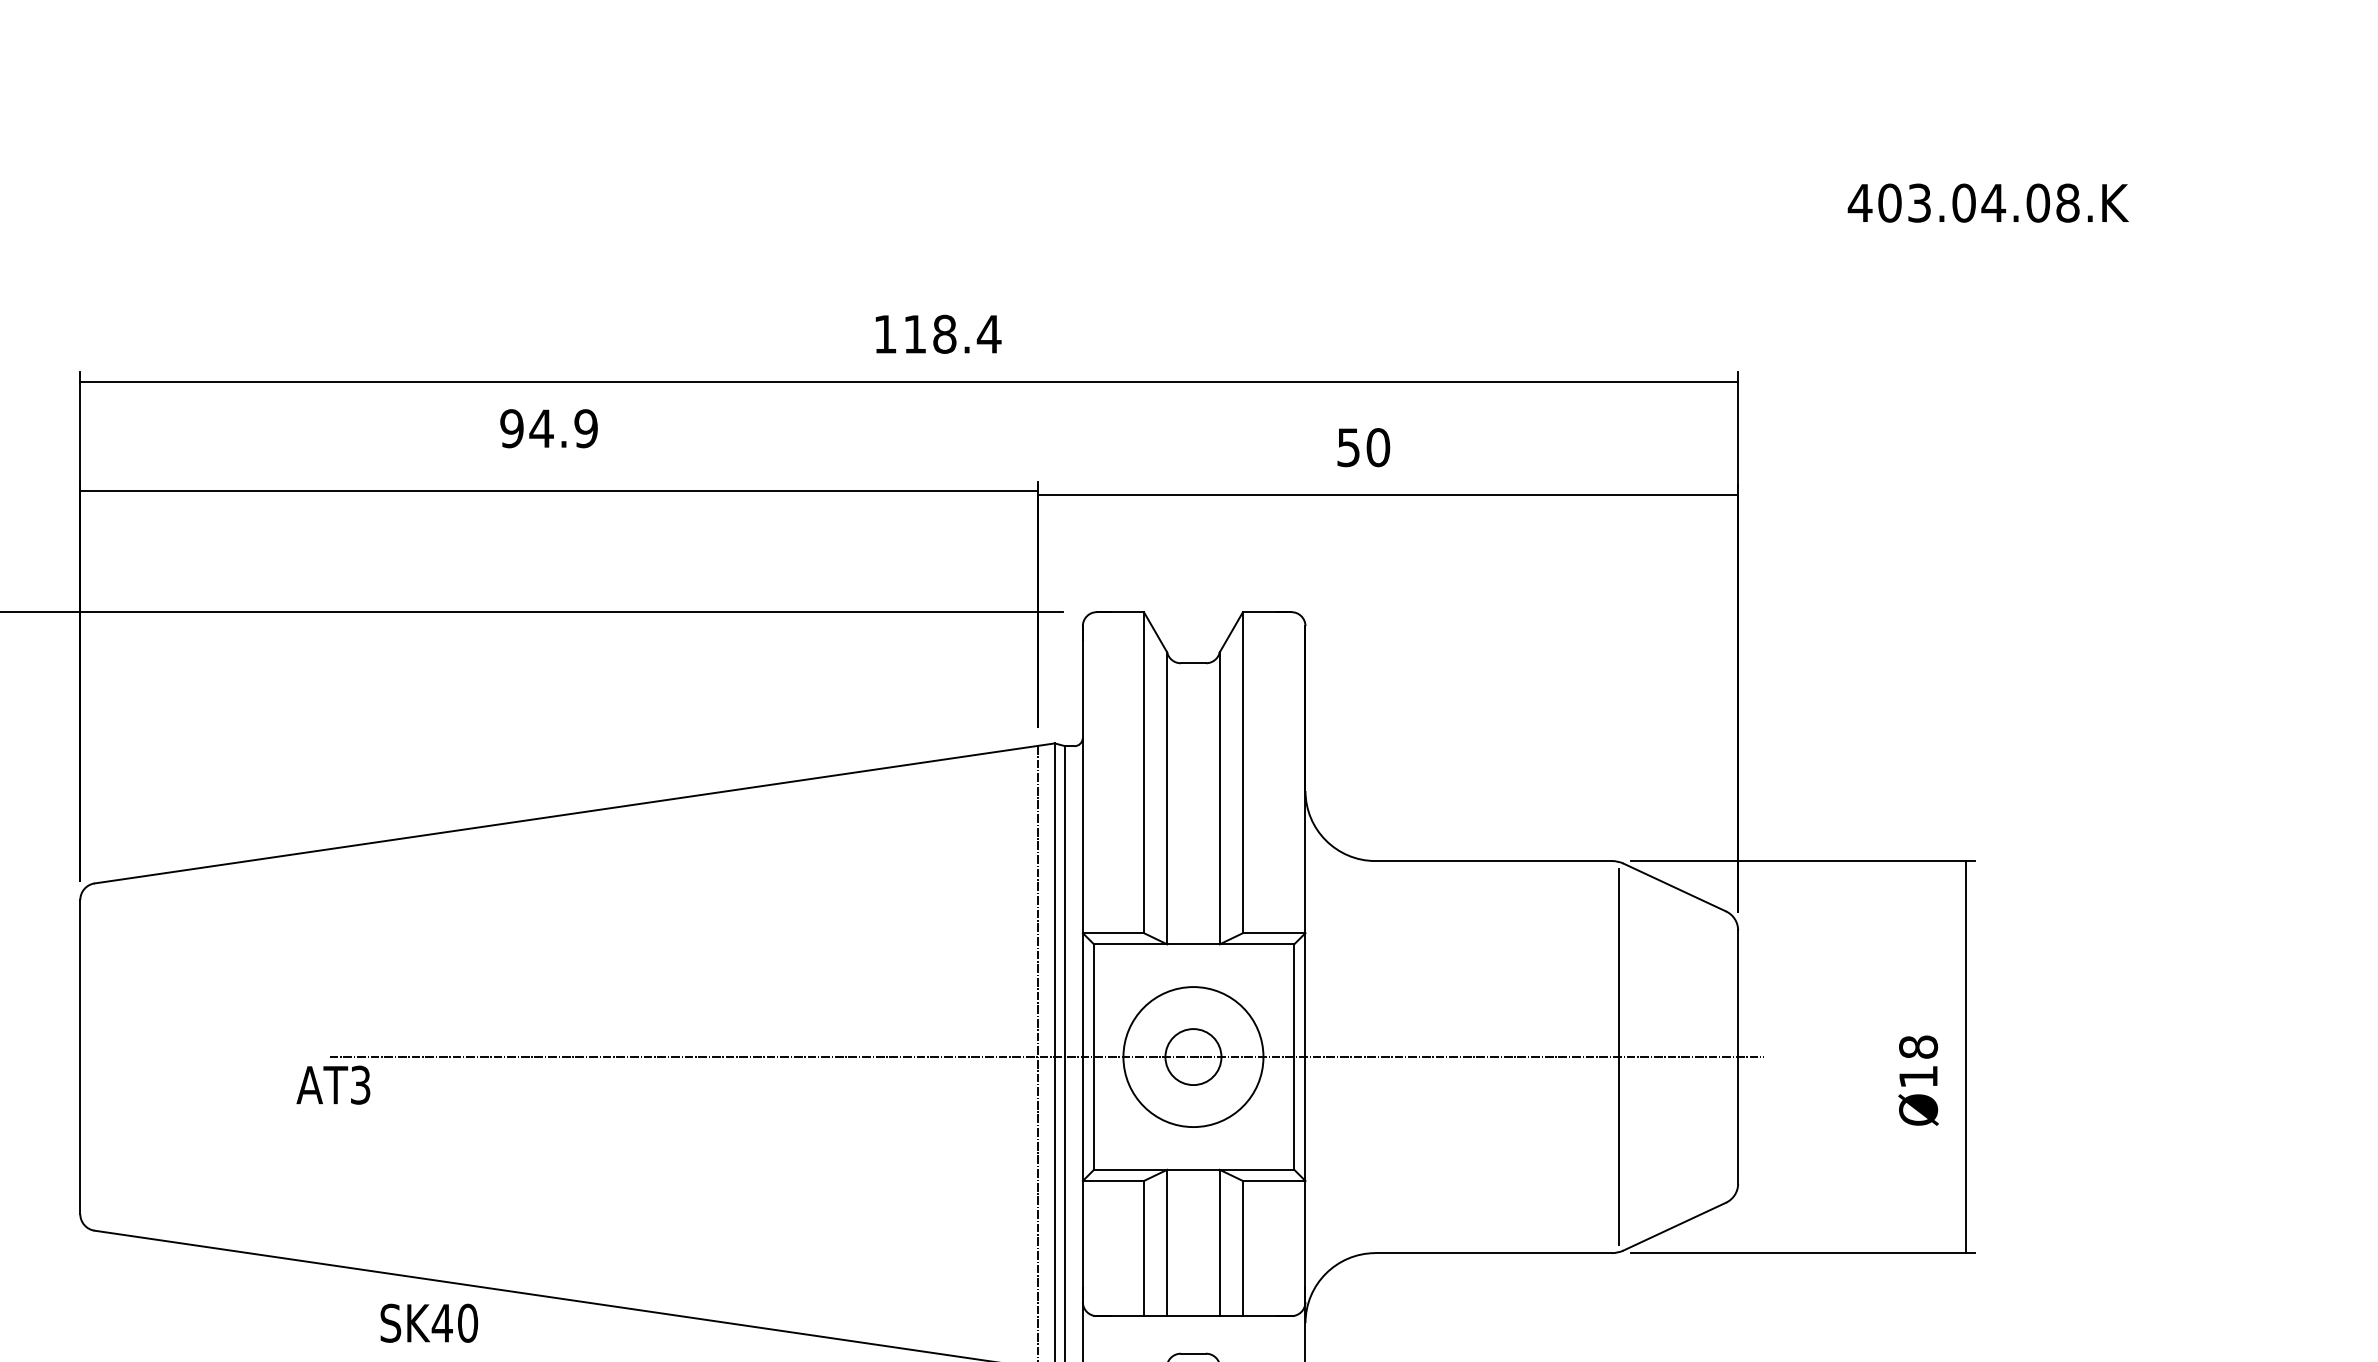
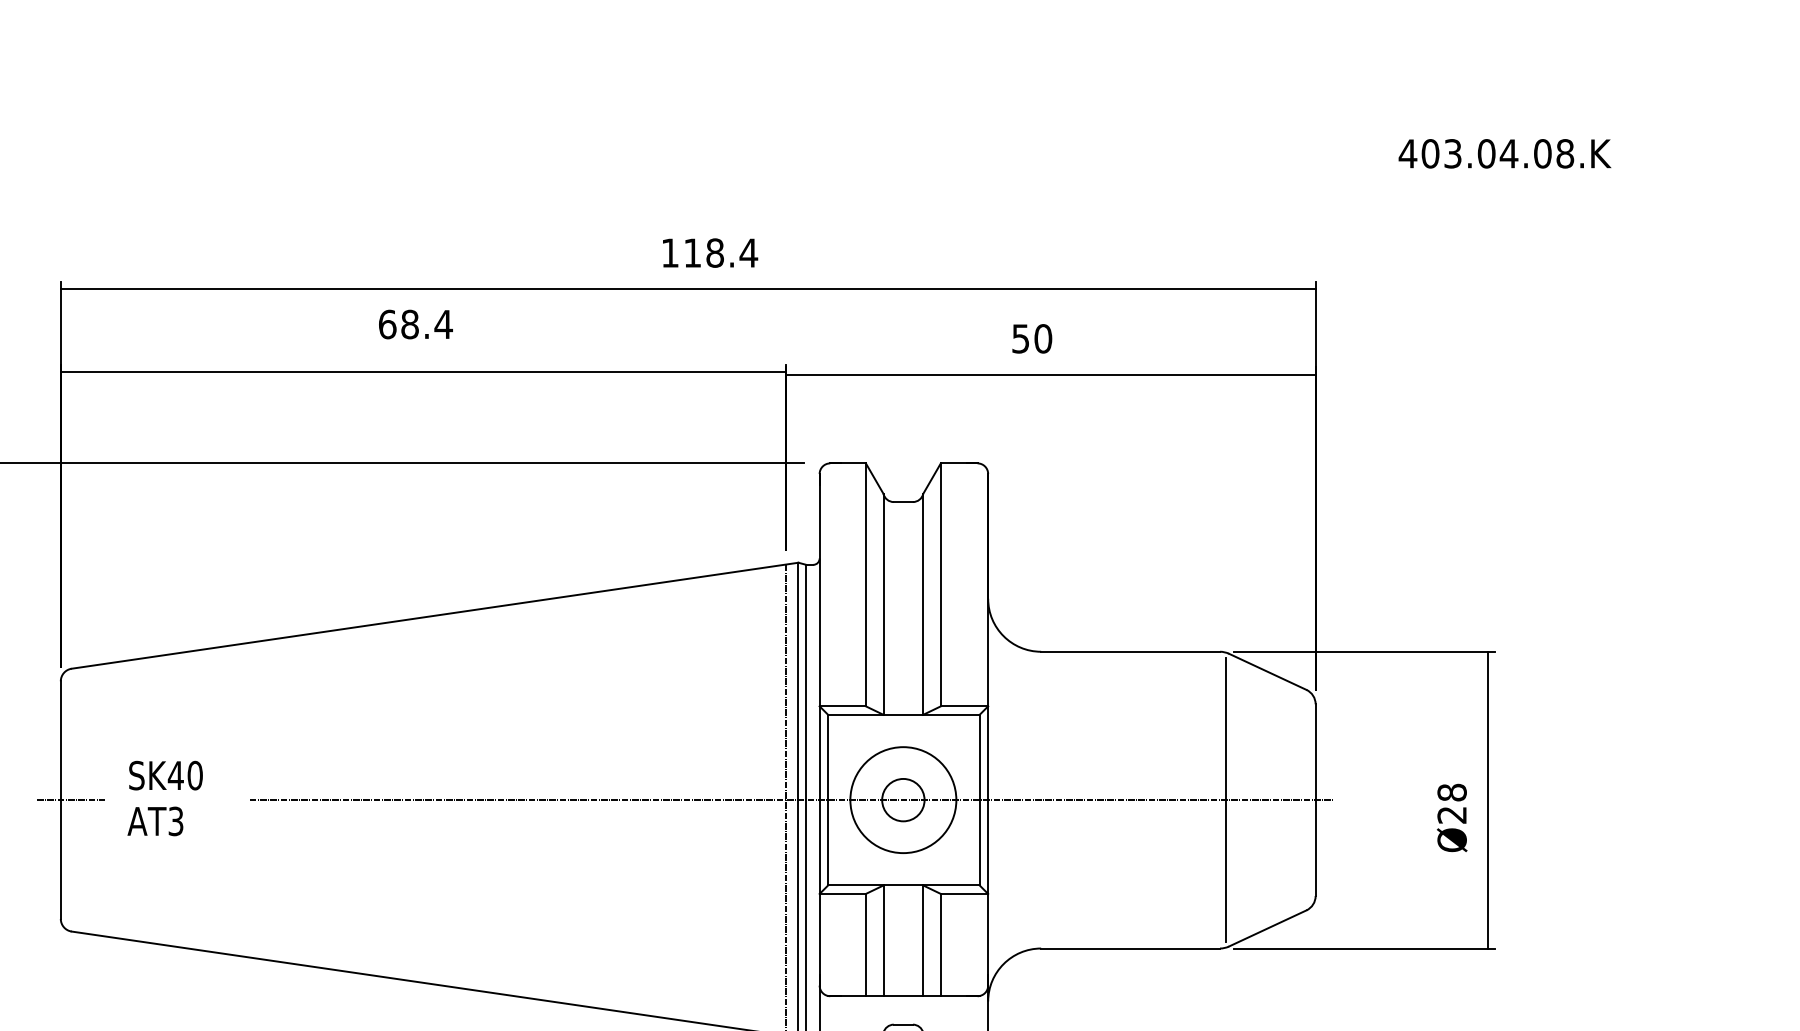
text: (548, 428) -> (415, 324), 94.9 -> 68.4
line: (94, 1057) -> (71, 800), added
text: (1917, 1077) -> (1451, 815), Ø18 -> Ø28
text: (333, 1085) -> (155, 821), moved
text: (428, 1323) -> (165, 775), moved

